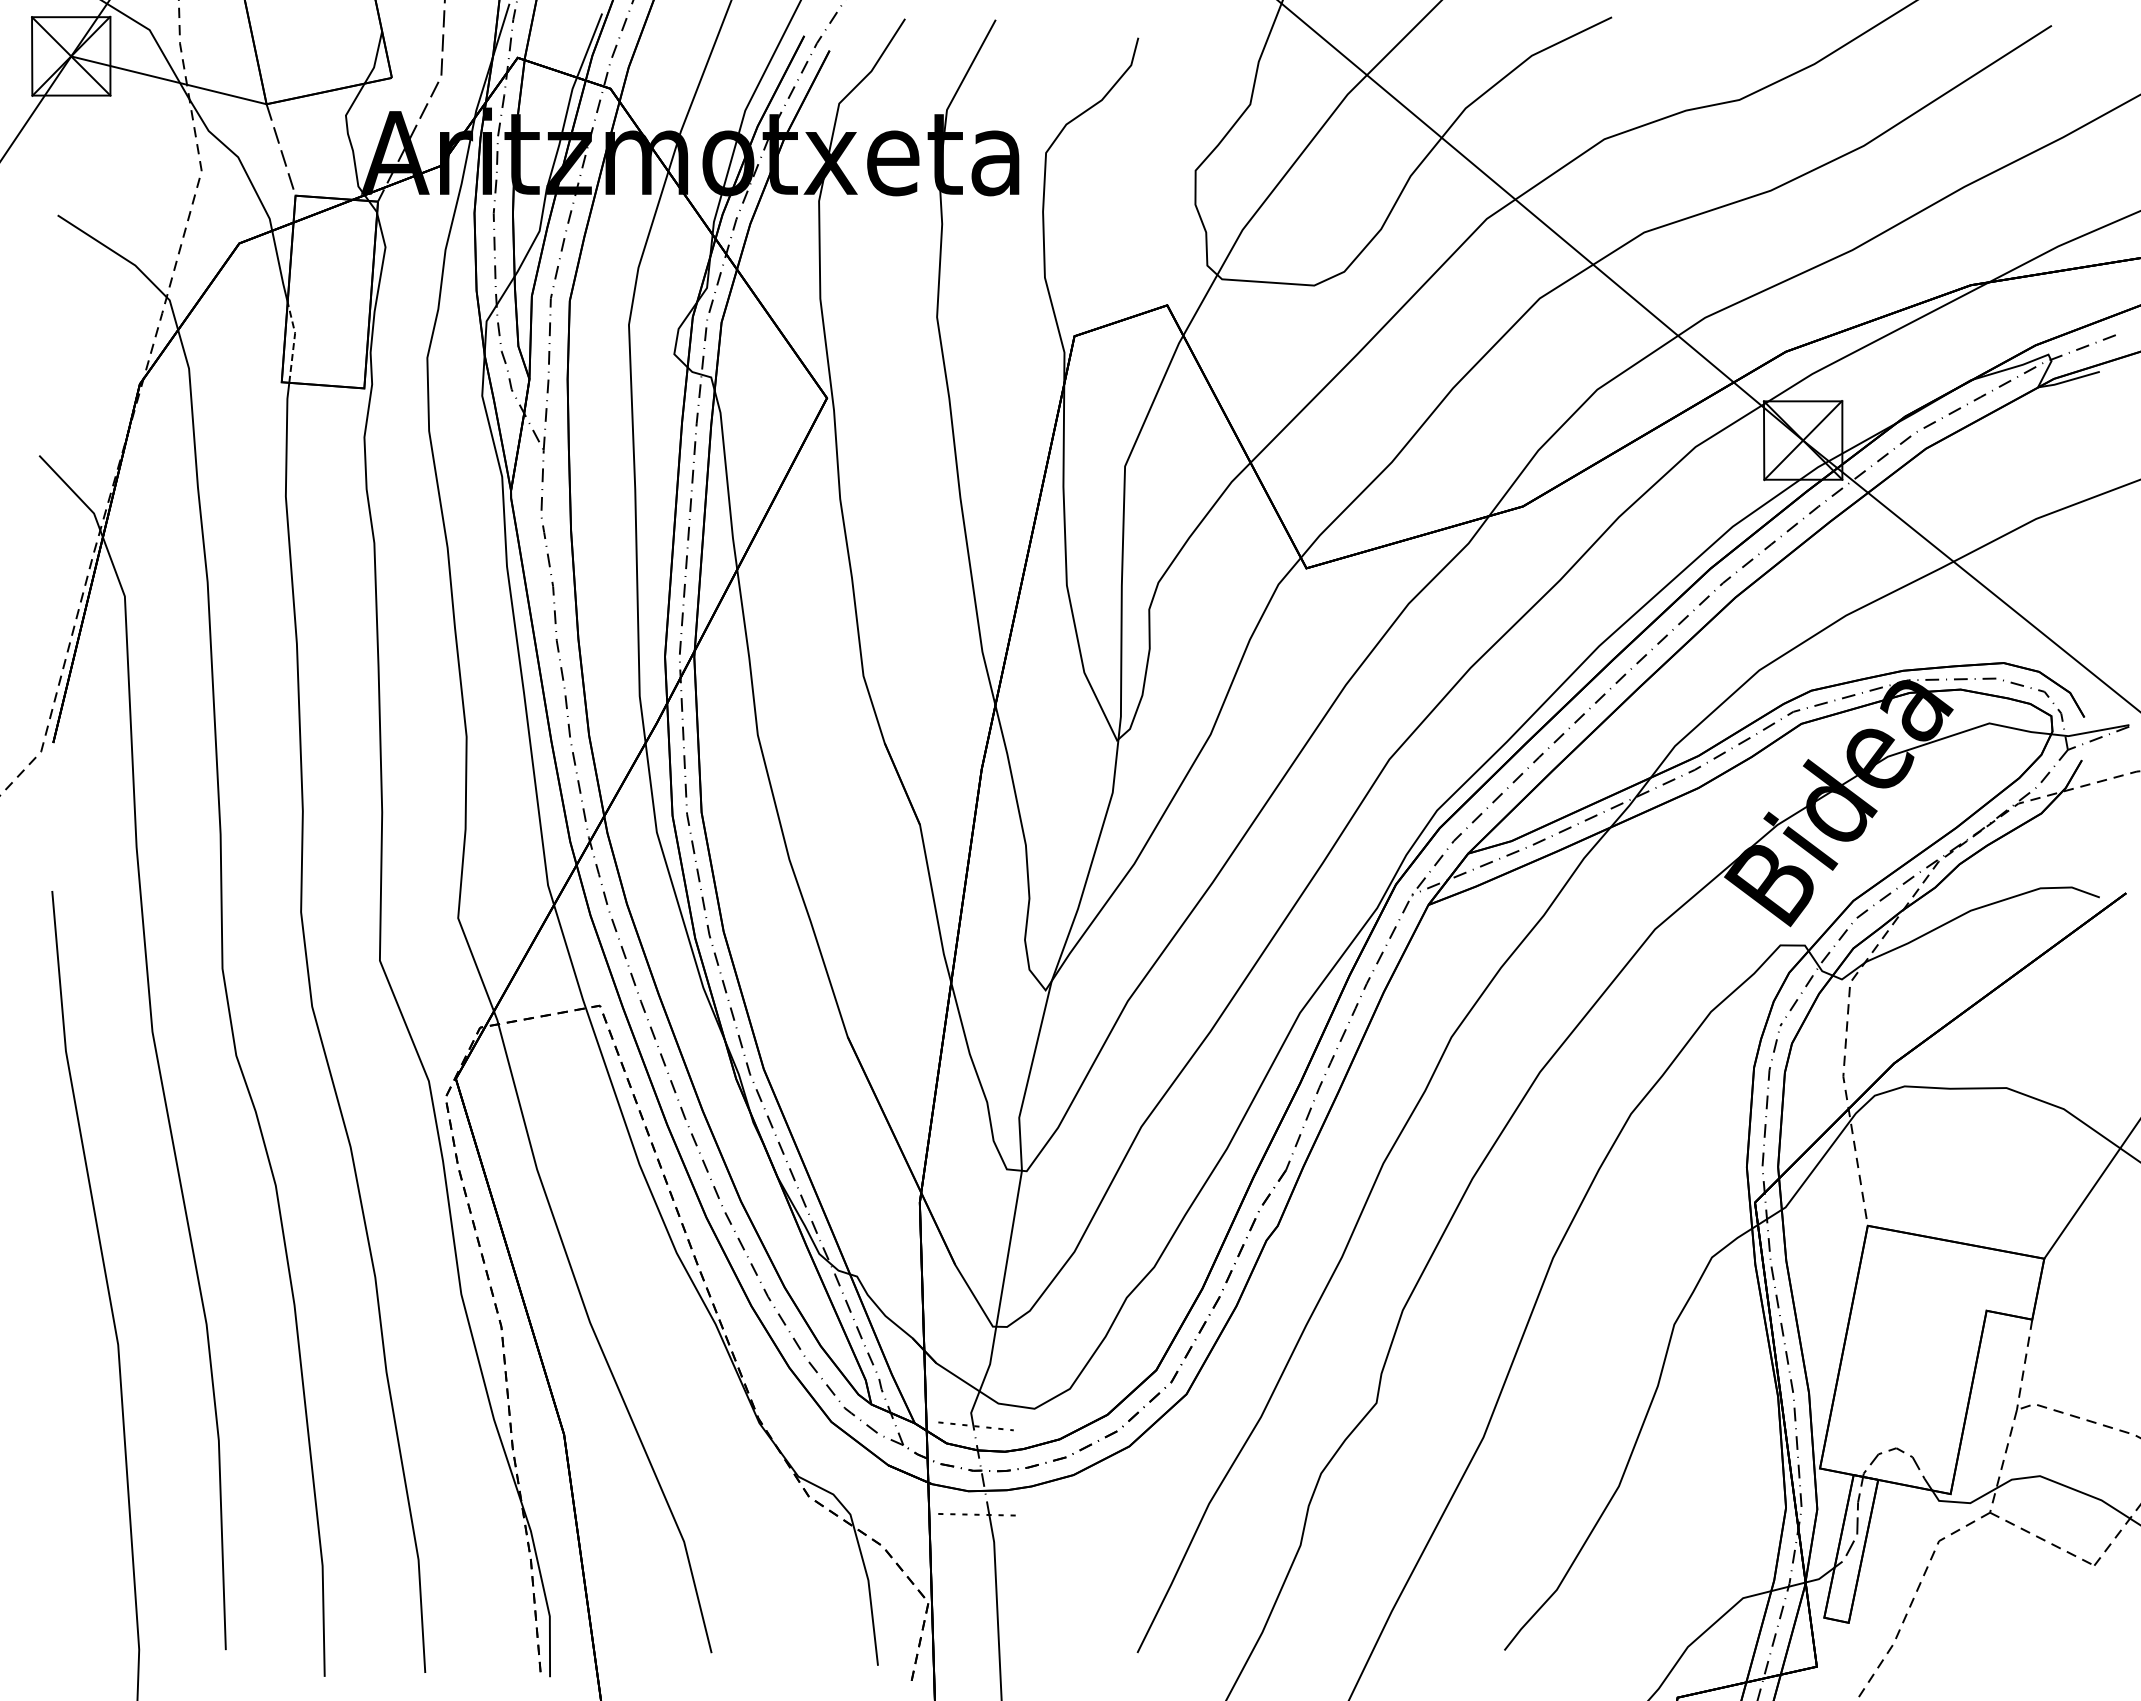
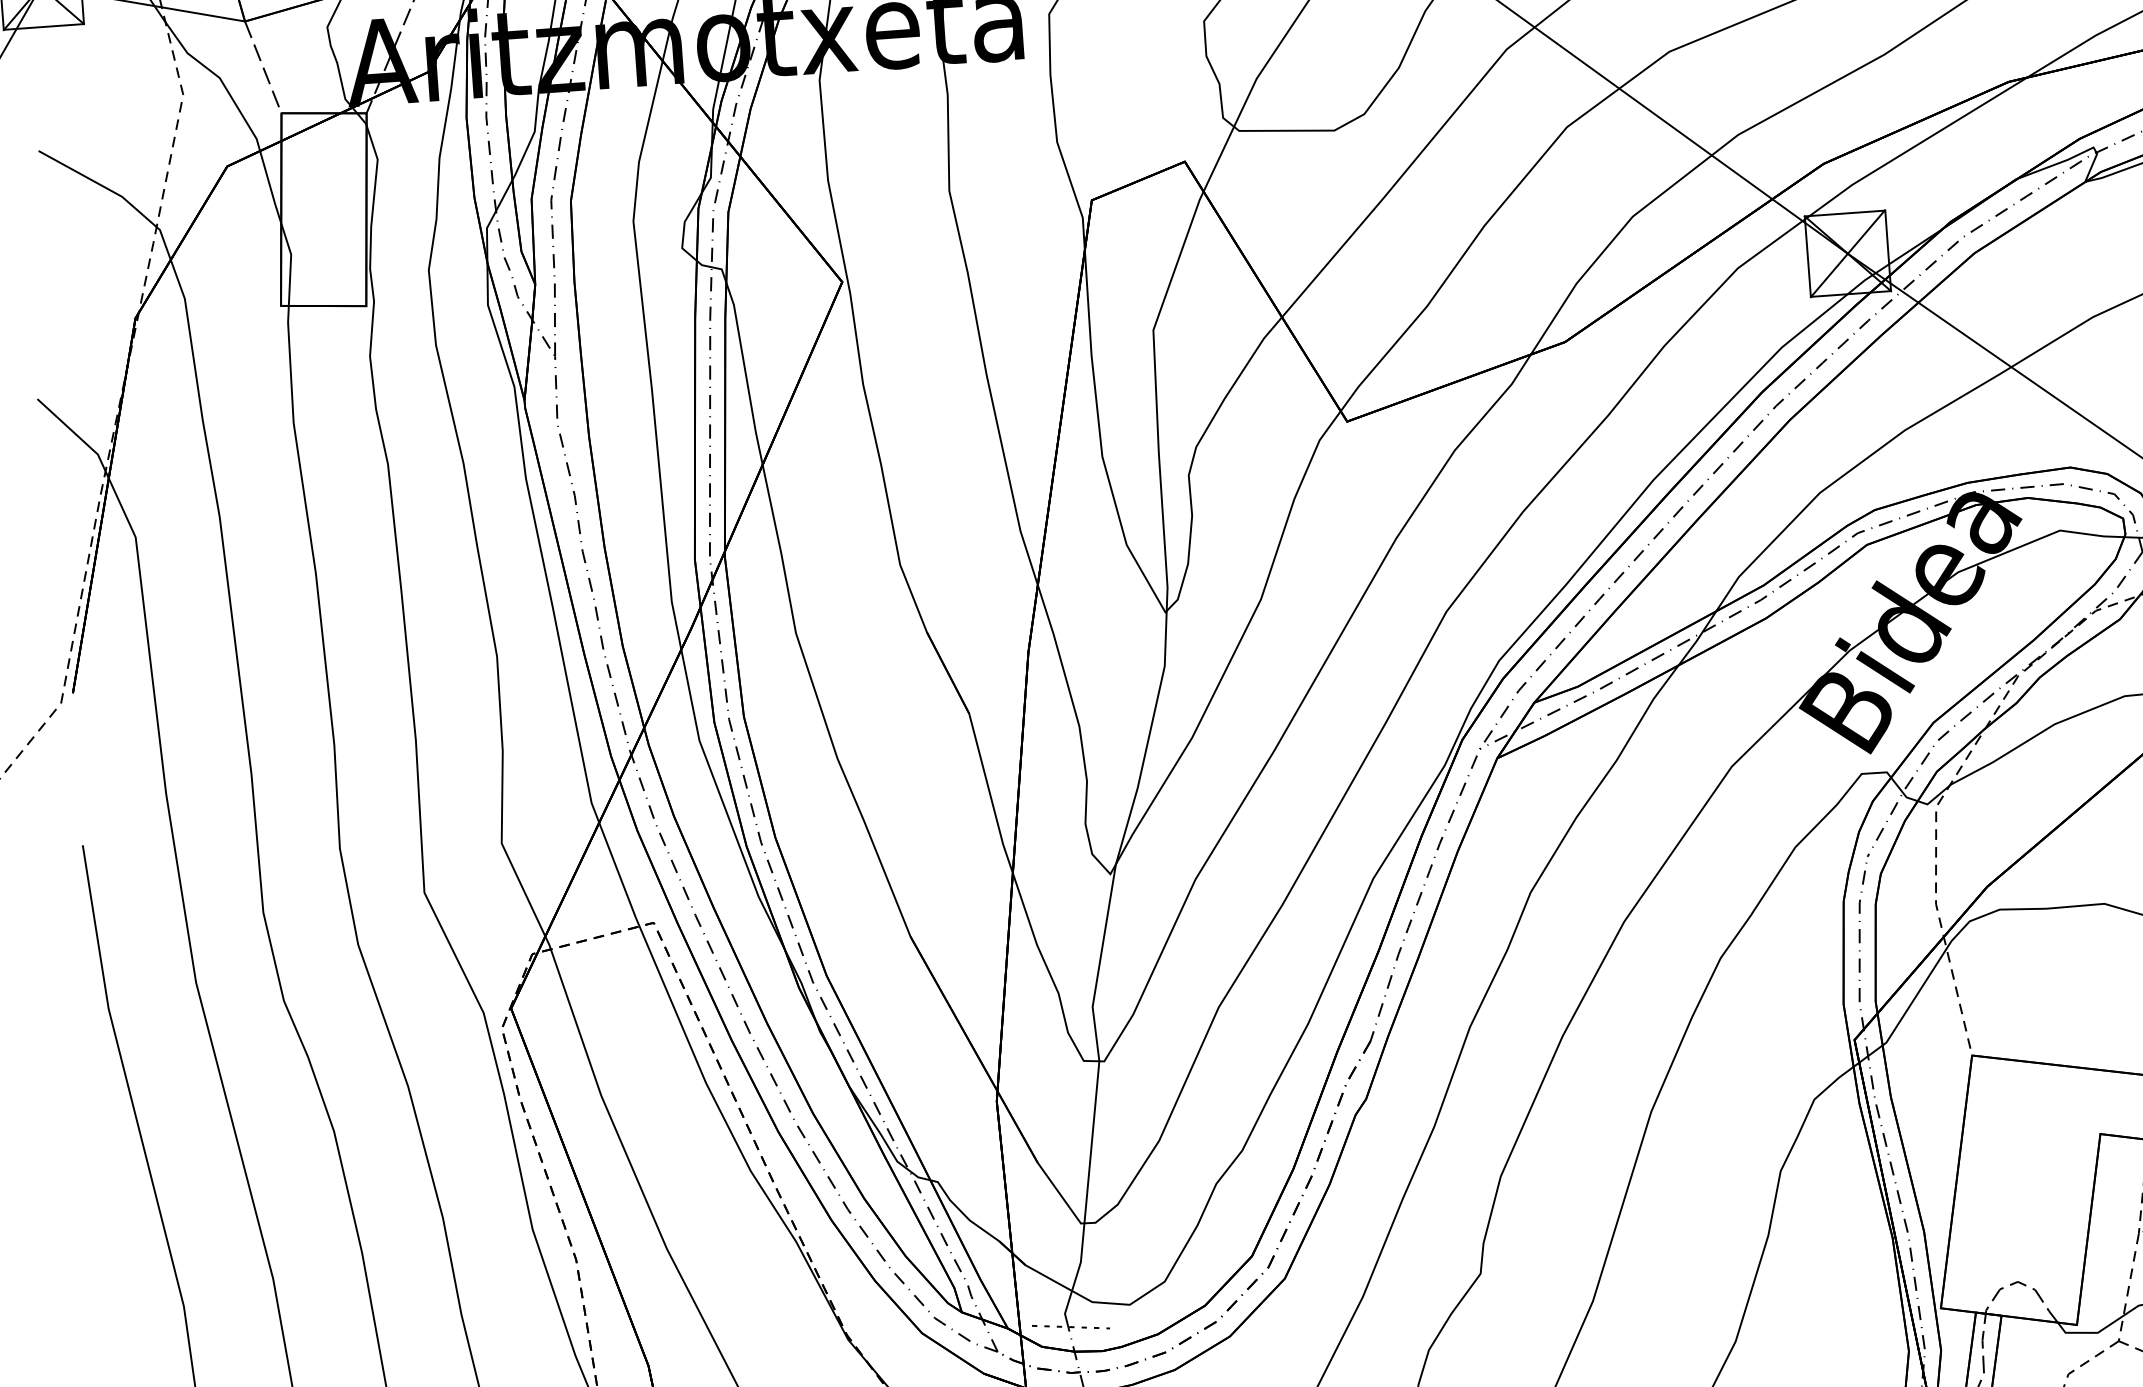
line: (294, 341) -> (291, 263), dashed -> solid

